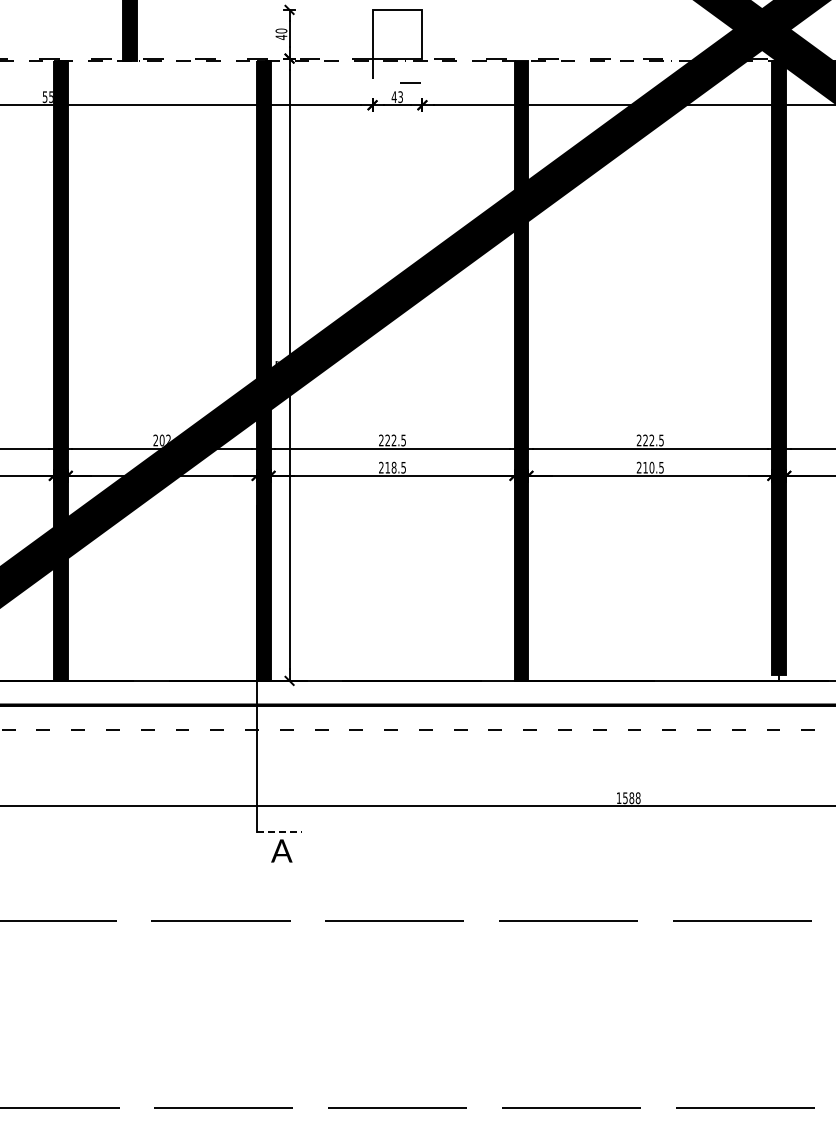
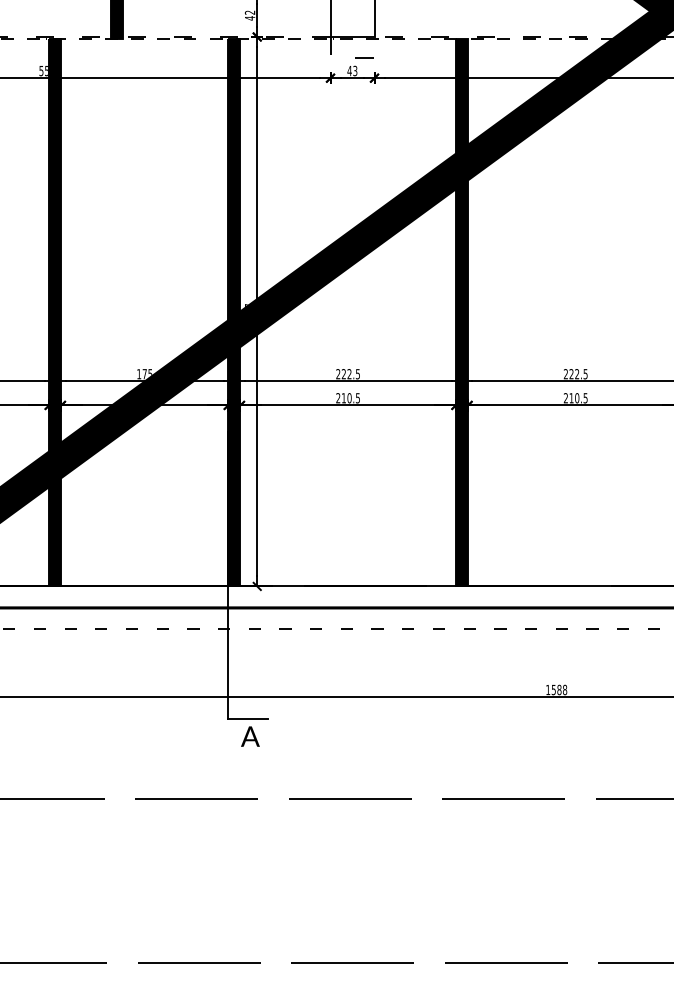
text: (281, 30) -> (250, 12), 40 -> 42
text: (161, 440) -> (144, 374), 202 -> 175
text: (393, 467) -> (349, 398), 218.5 -> 210.5
line: (279, 831) -> (248, 719), dashed -> solid

